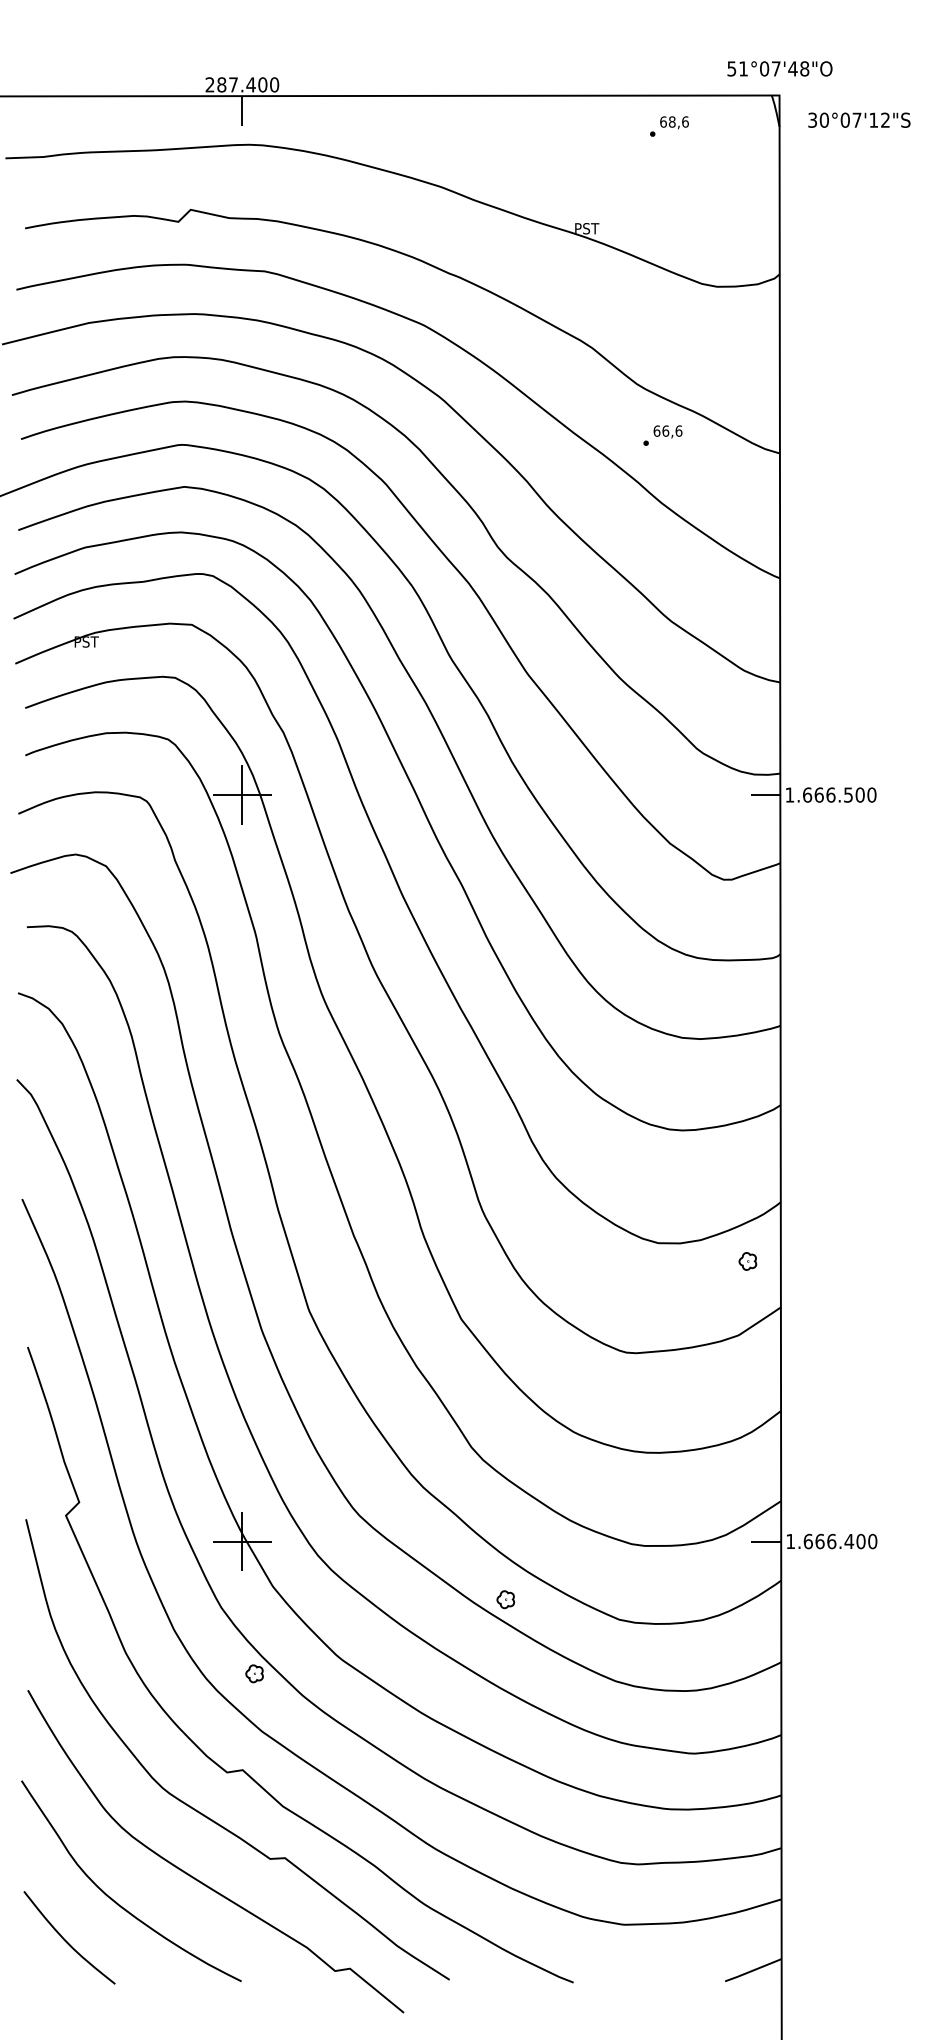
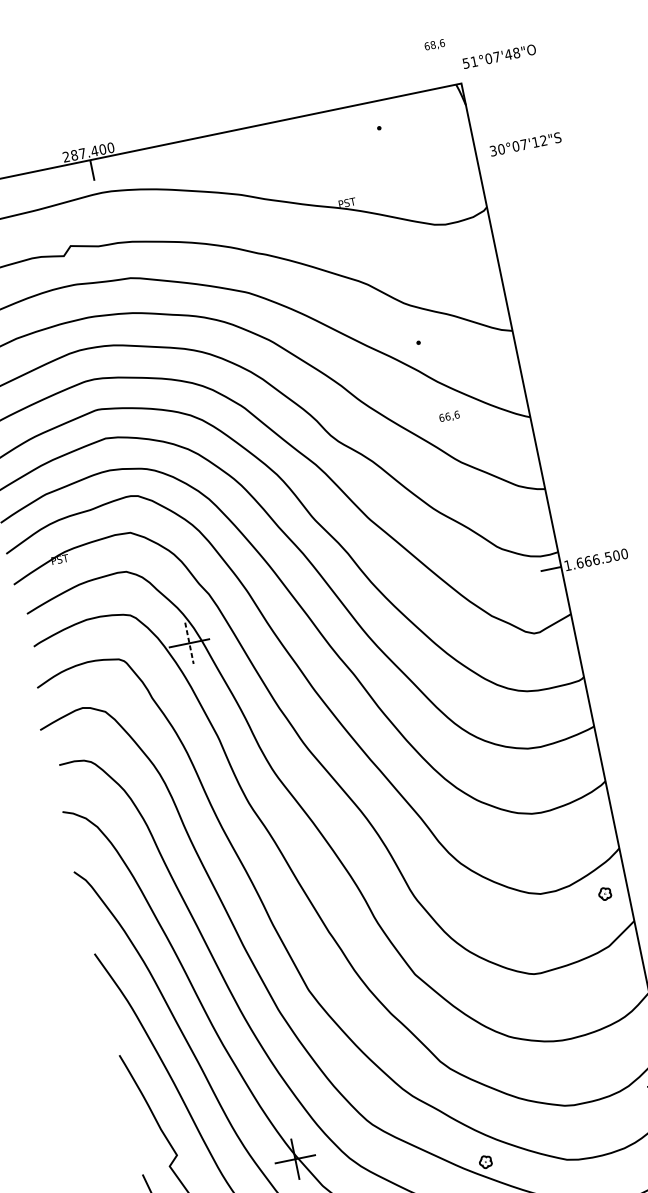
text: (779, 68) -> (499, 56), moved
text: (859, 119) -> (525, 143), moved
text: (674, 122) -> (434, 45), moved
text: (667, 431) -> (449, 416), moved
line: (242, 795) -> (189, 643), solid -> dashed

